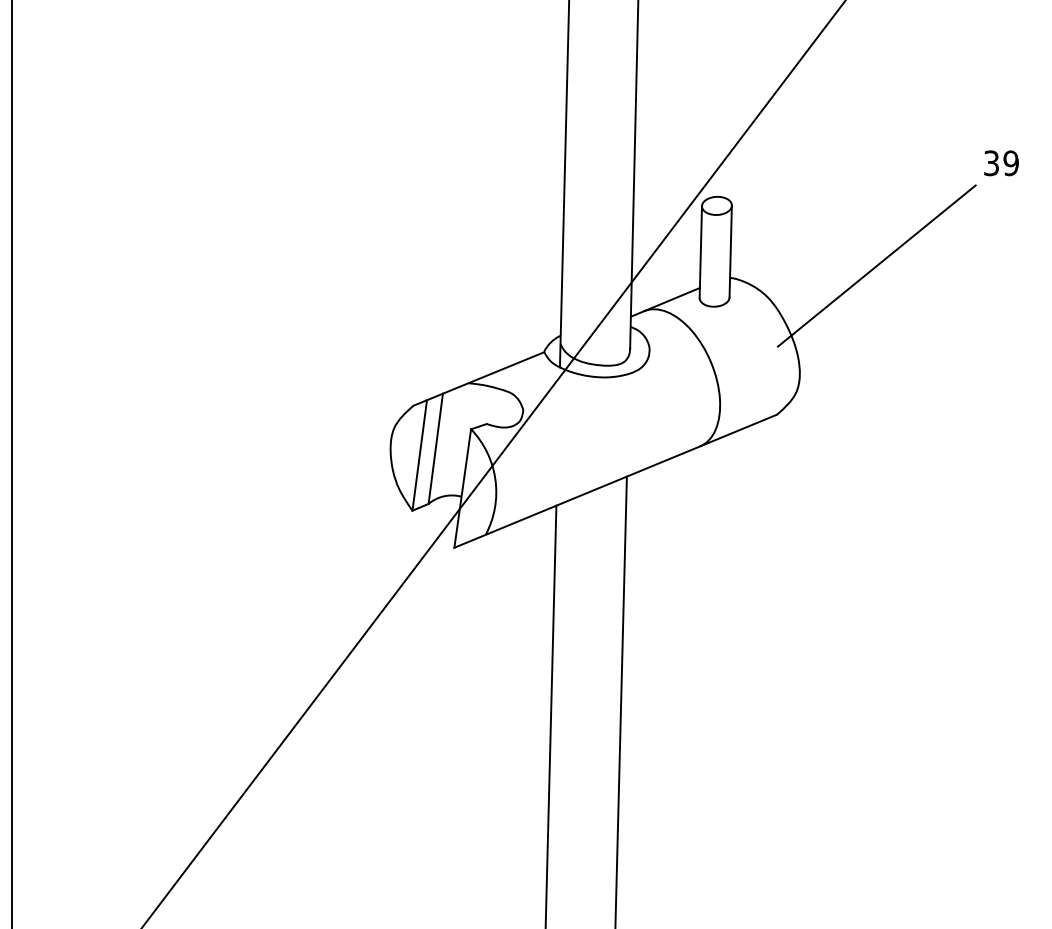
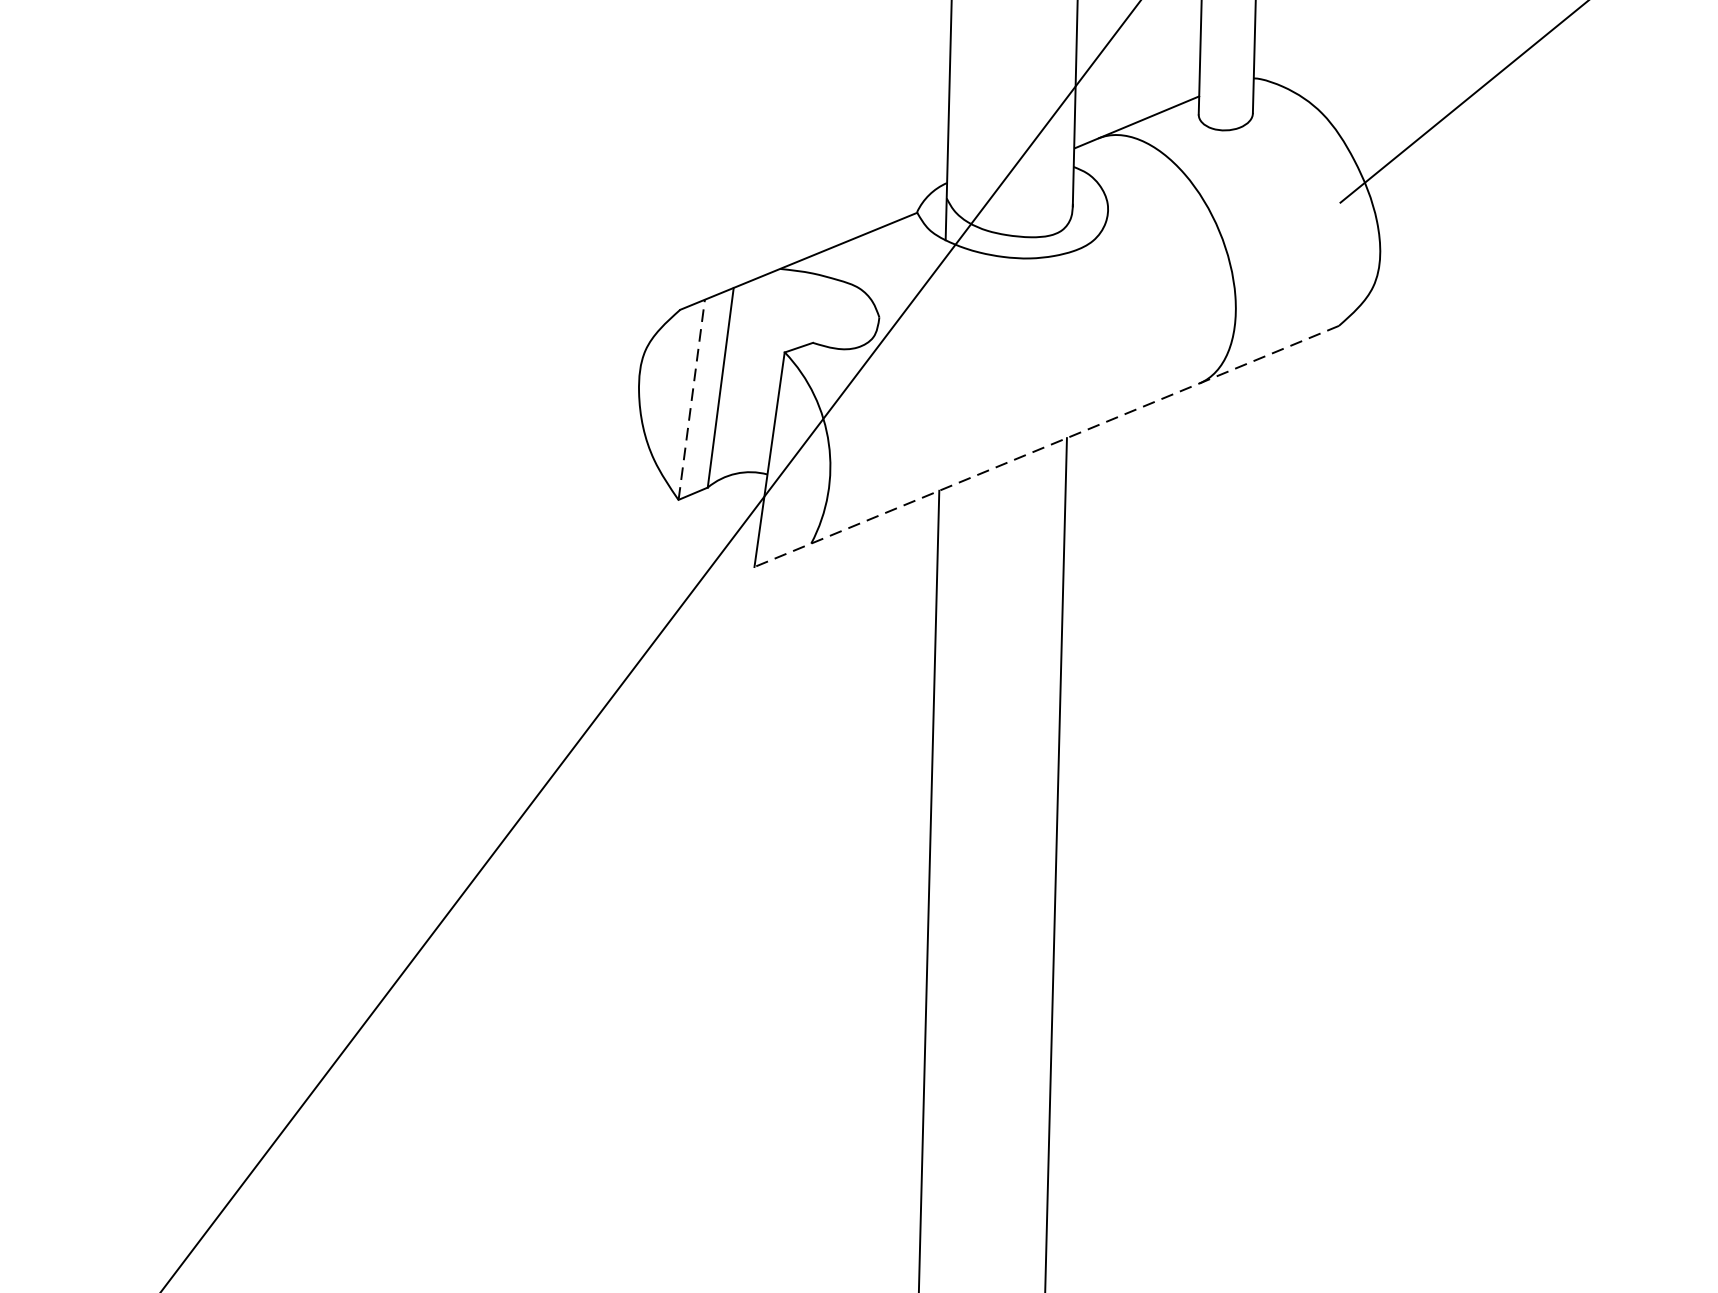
line: (419, 455) -> (691, 399), solid -> dashed
line: (615, 481) -> (1046, 446), solid -> dashed

